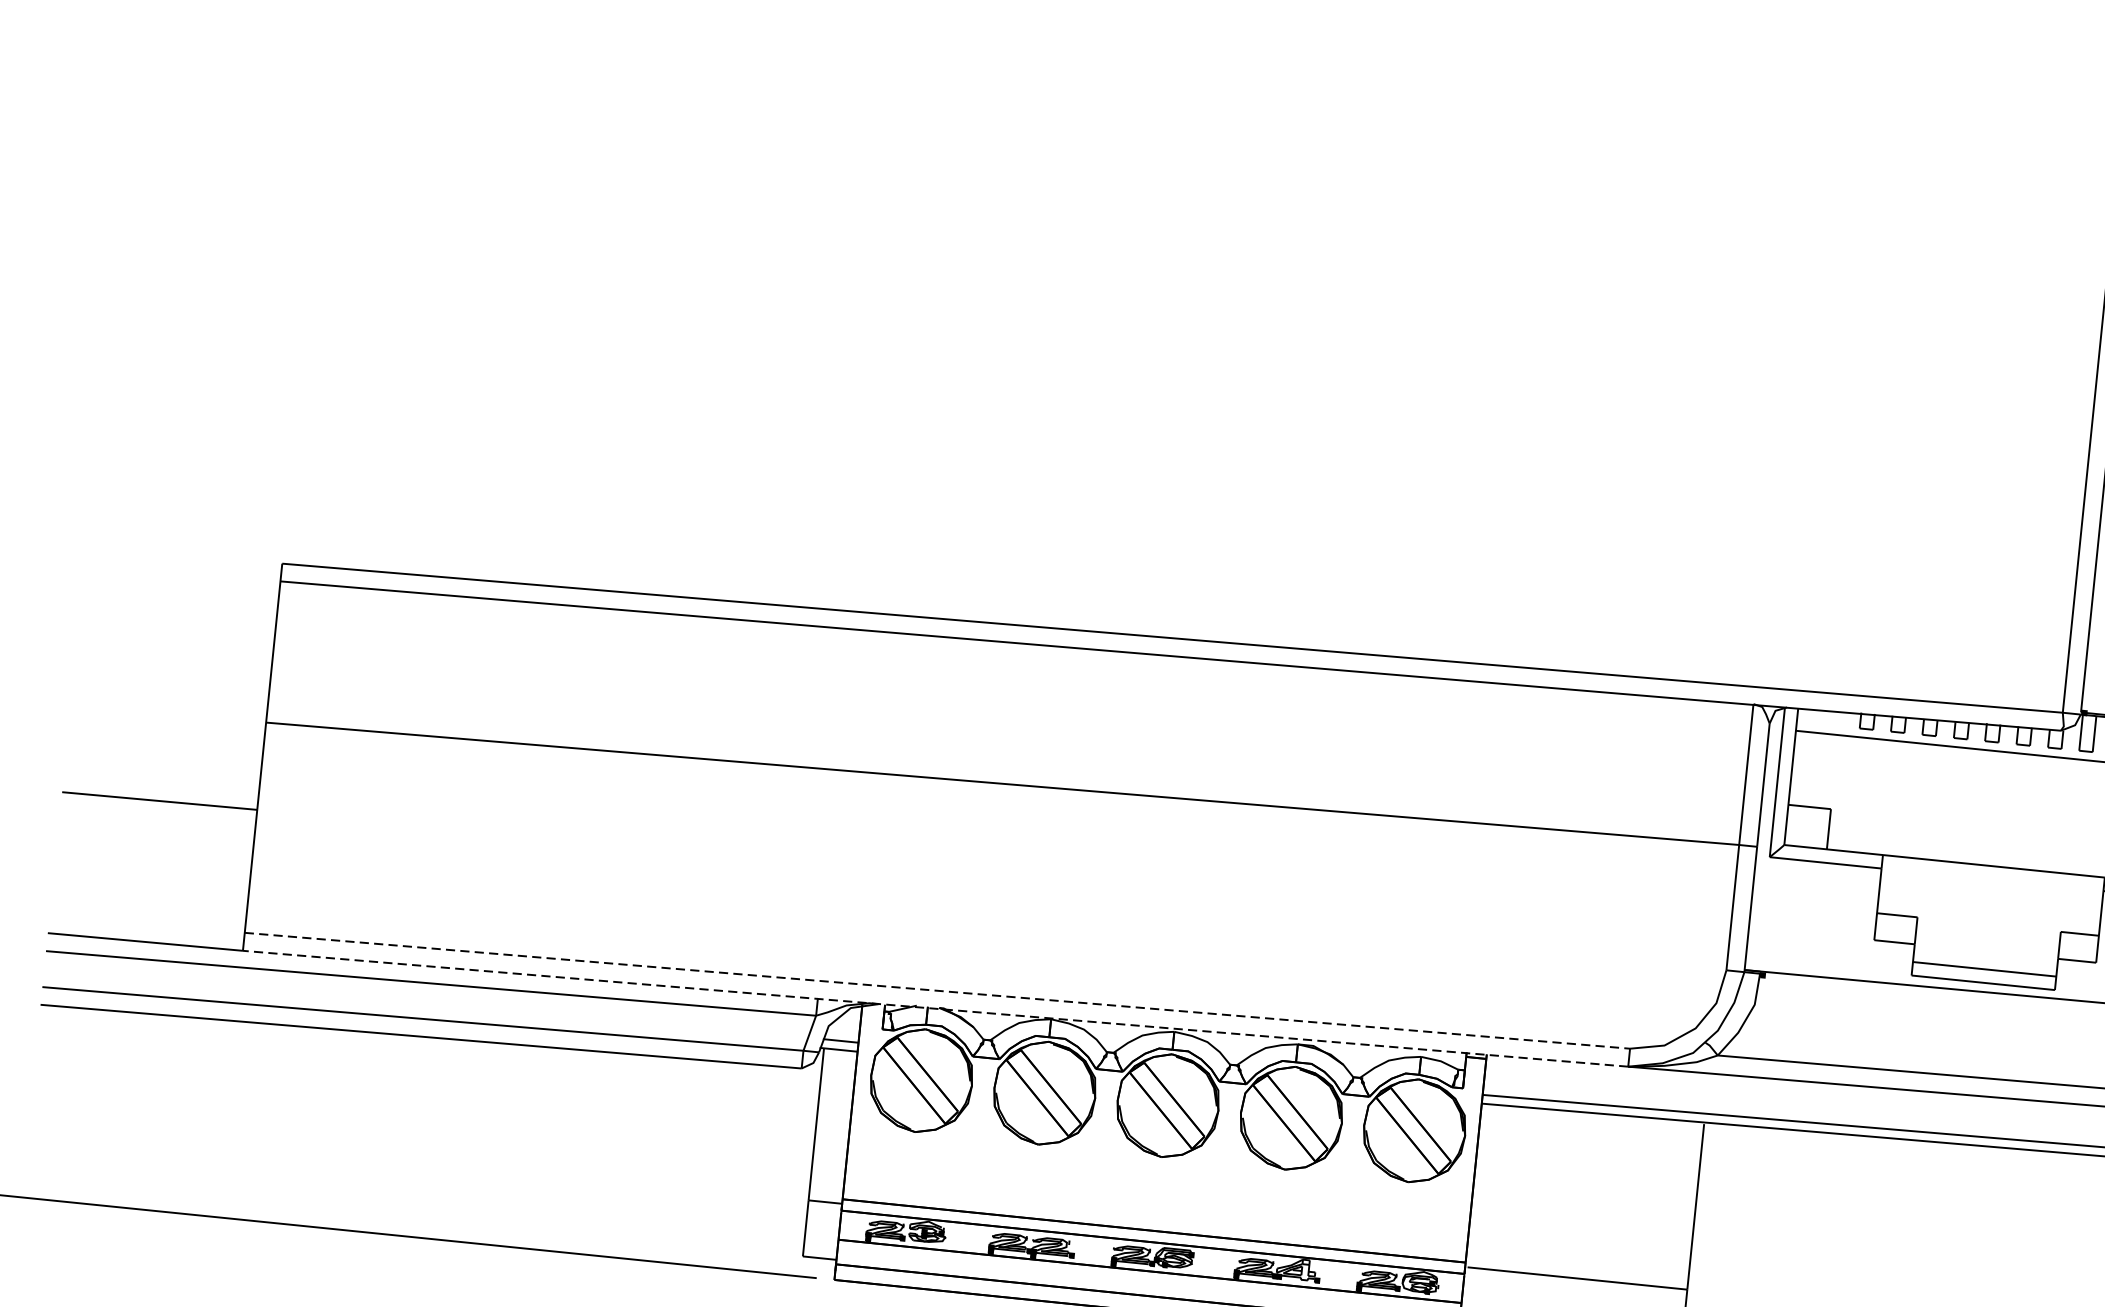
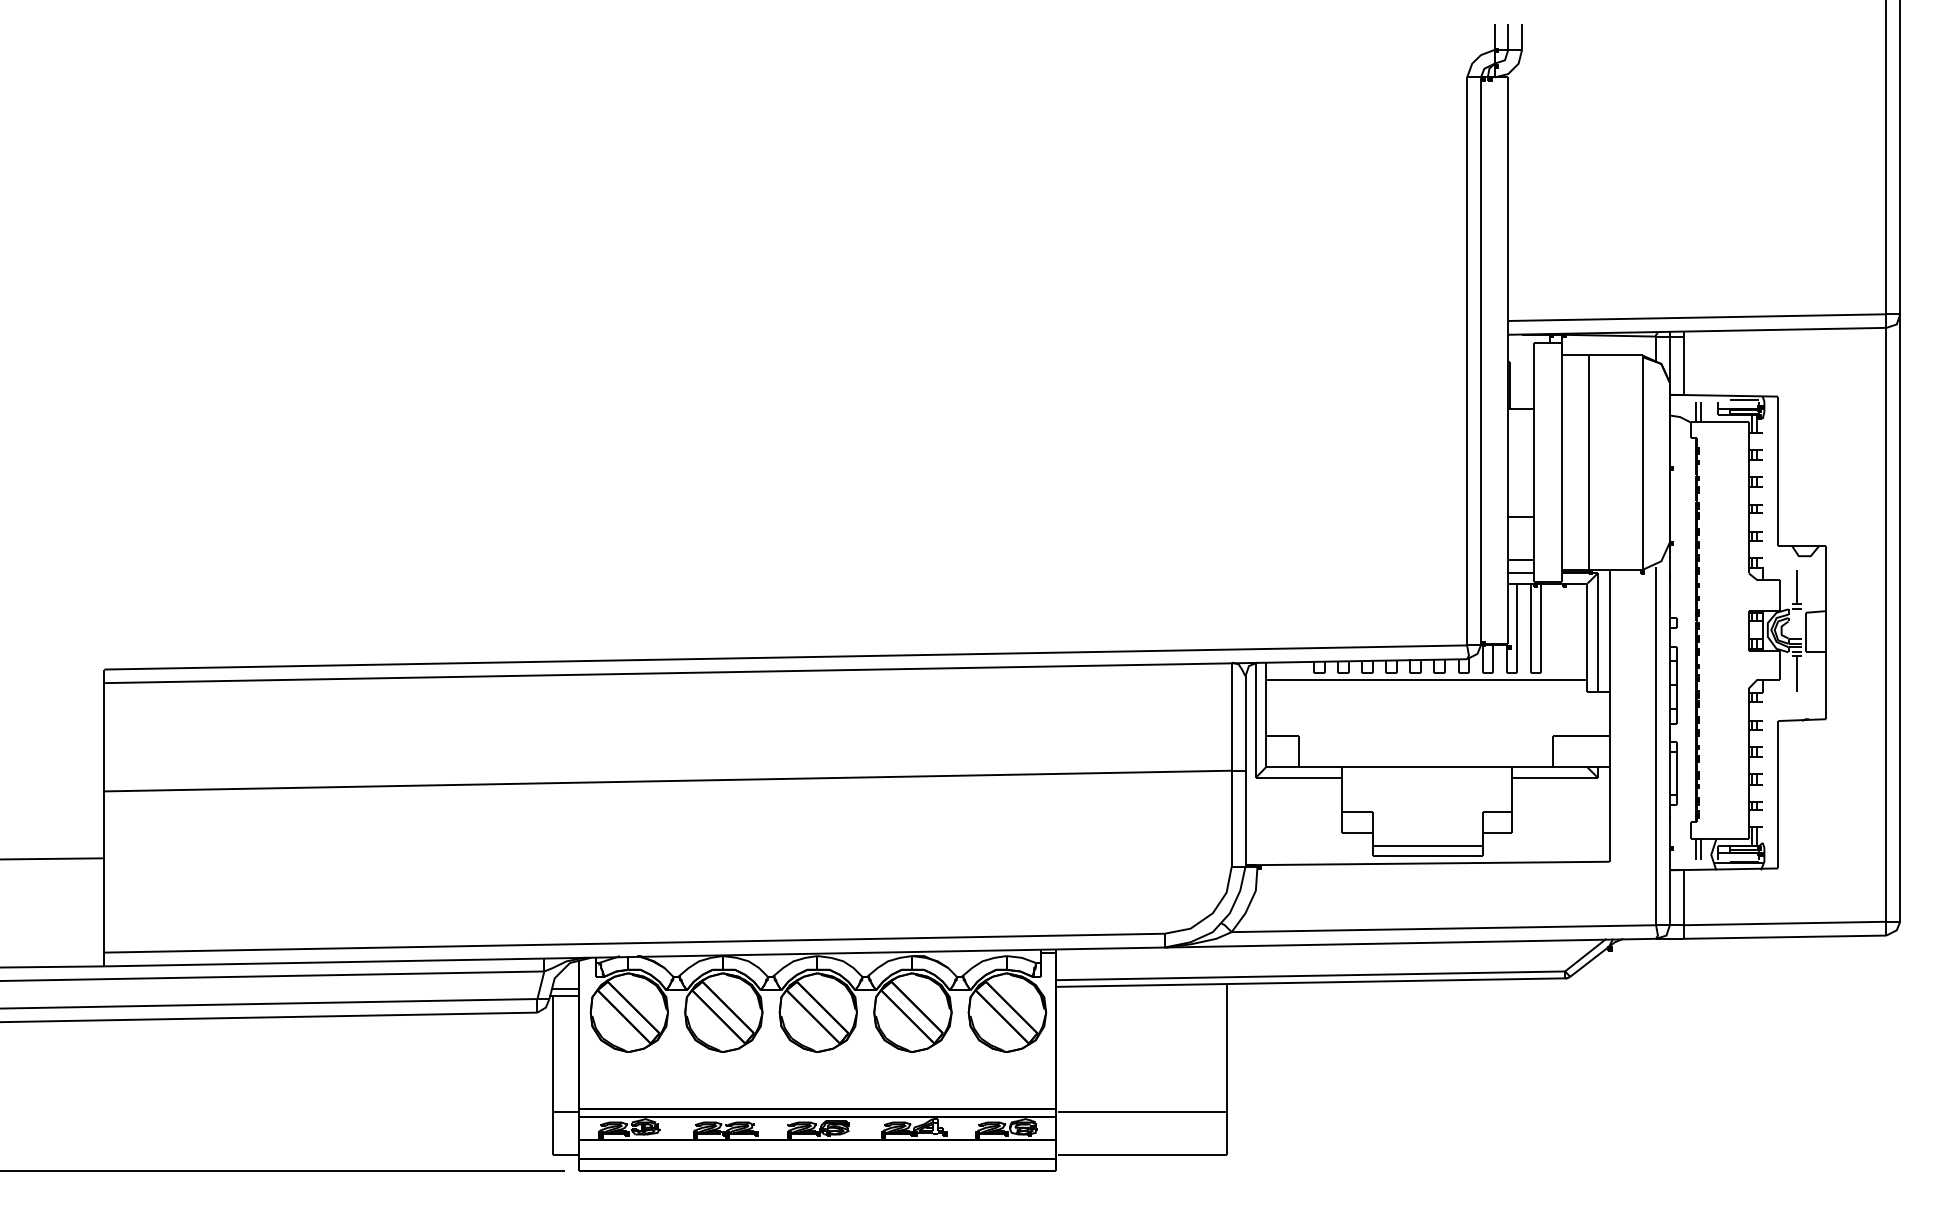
line: (937, 991) -> (634, 943), dashed -> solid
line: (934, 1008) -> (633, 956), dashed -> solid

